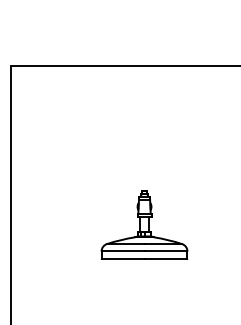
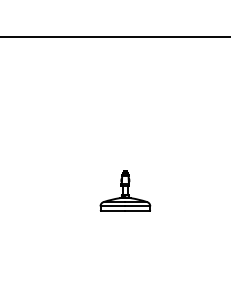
part: (144, 224) -> (125, 190), size x0.6

